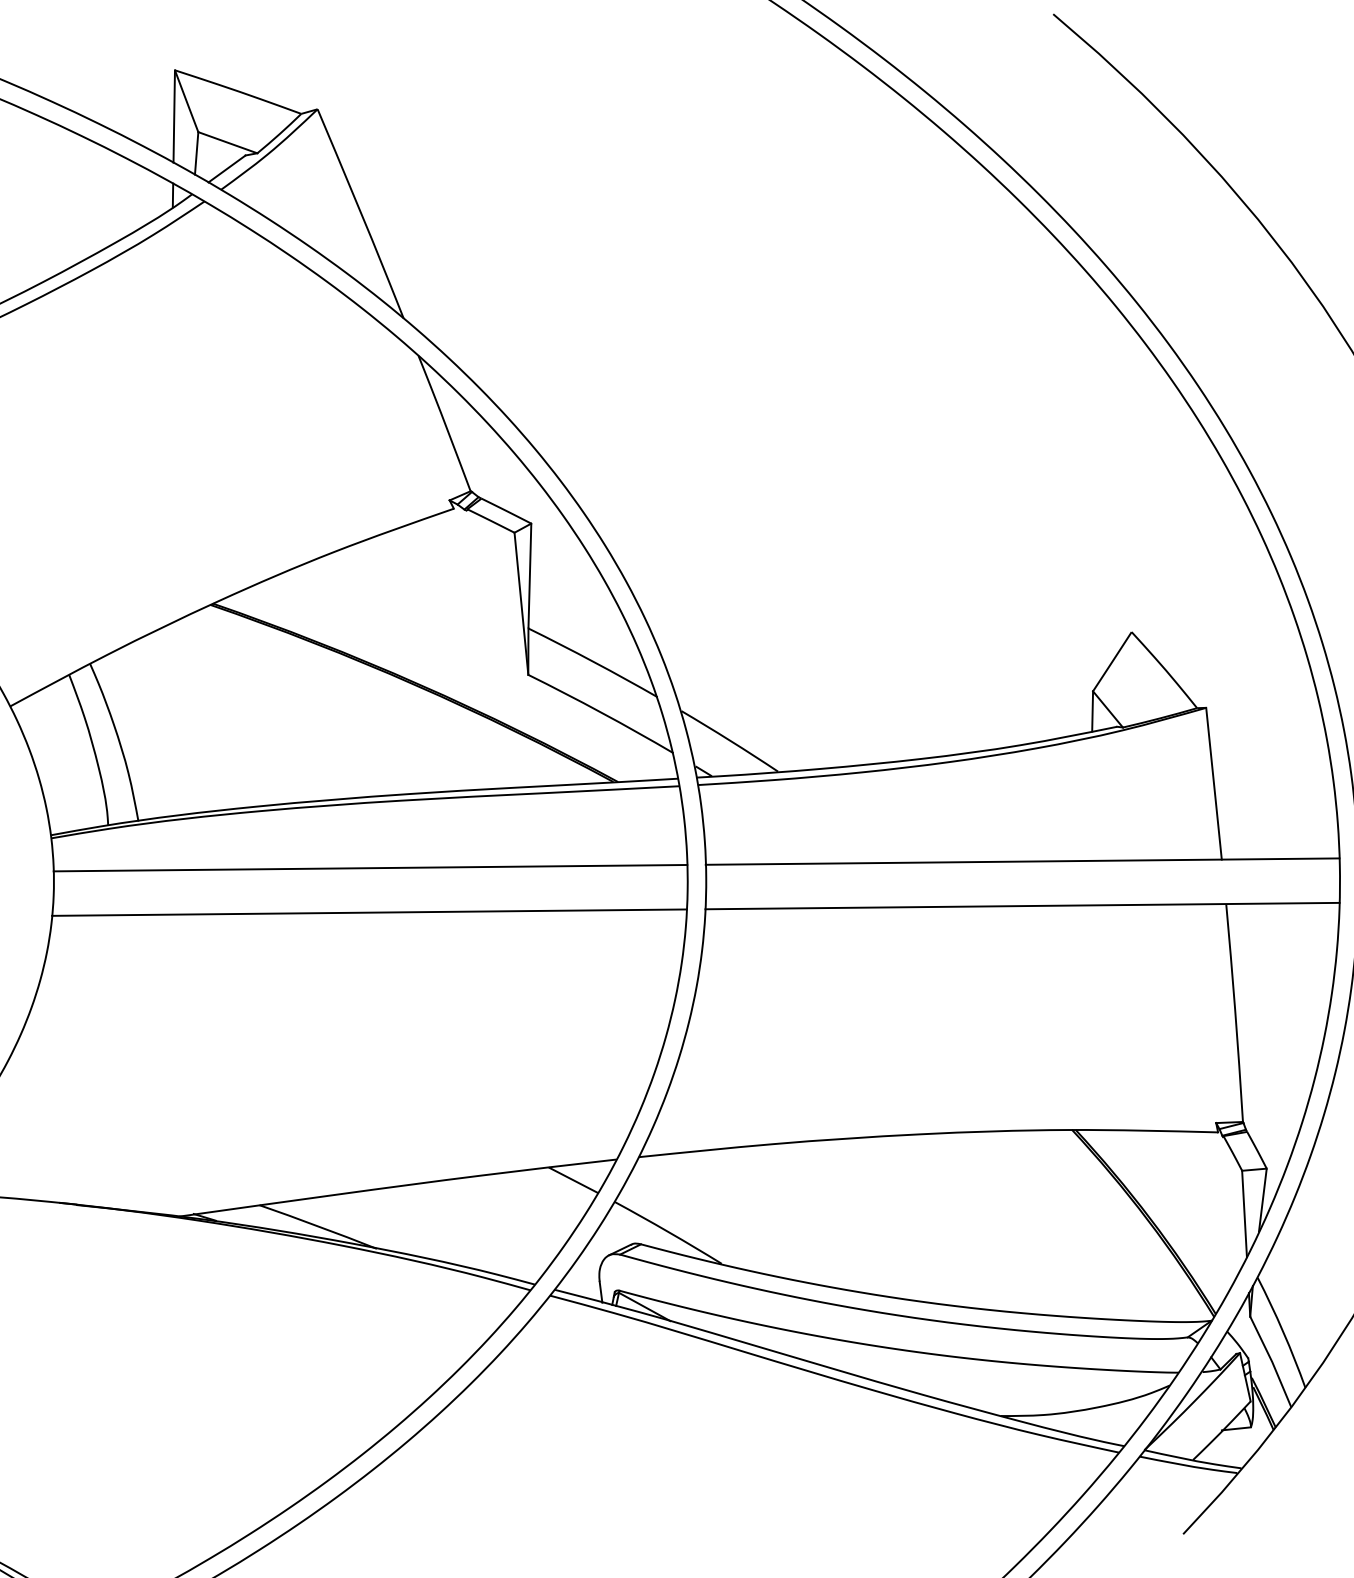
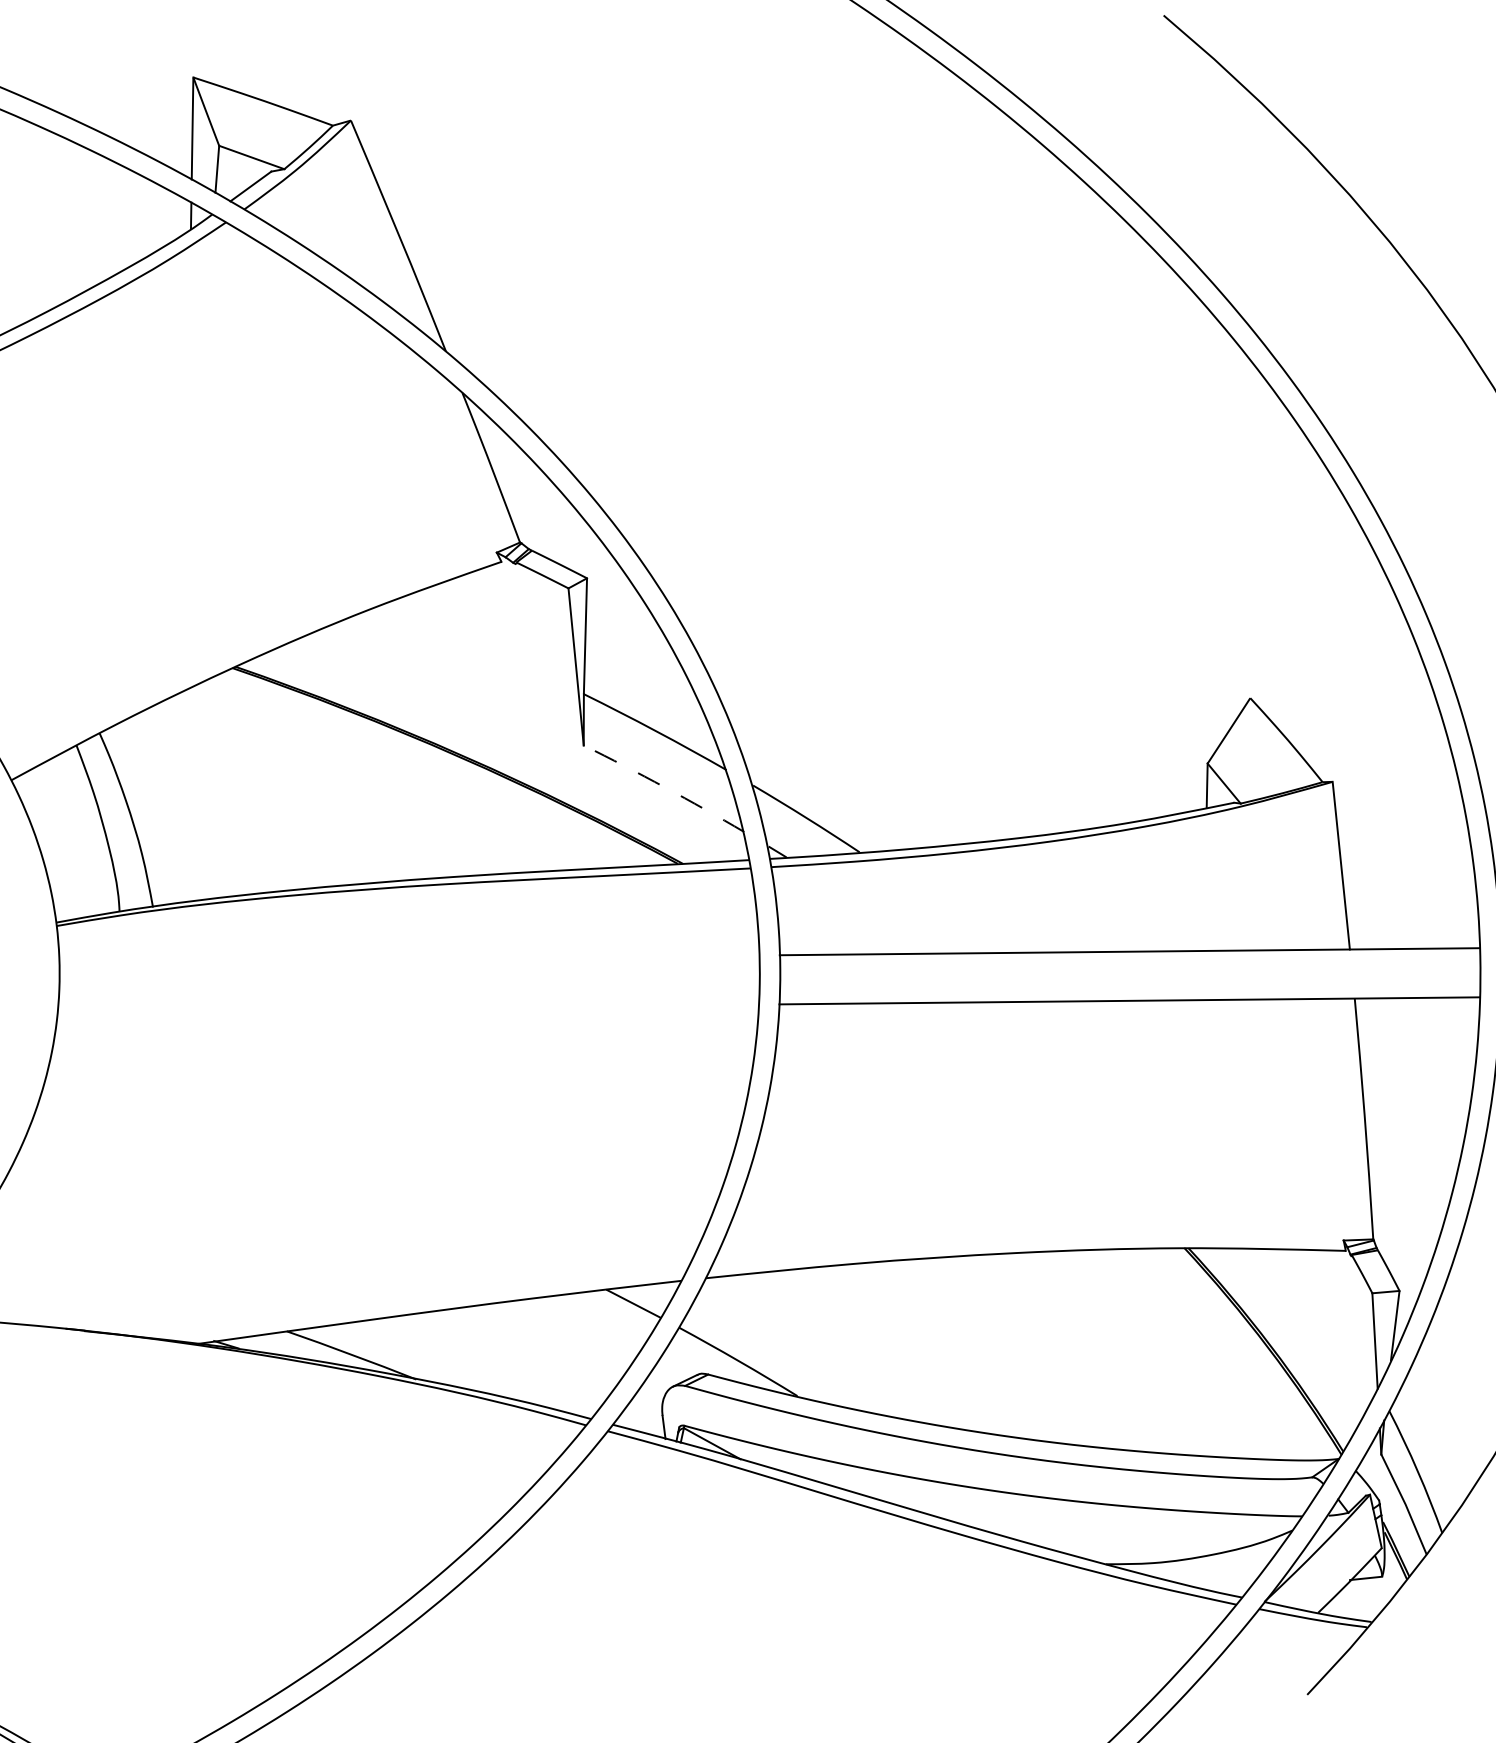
arc: (601, 712) -> (664, 786), solid -> dashed
line: (370, 867) -> (409, 958), removed
line: (369, 912) -> (408, 1007), removed

